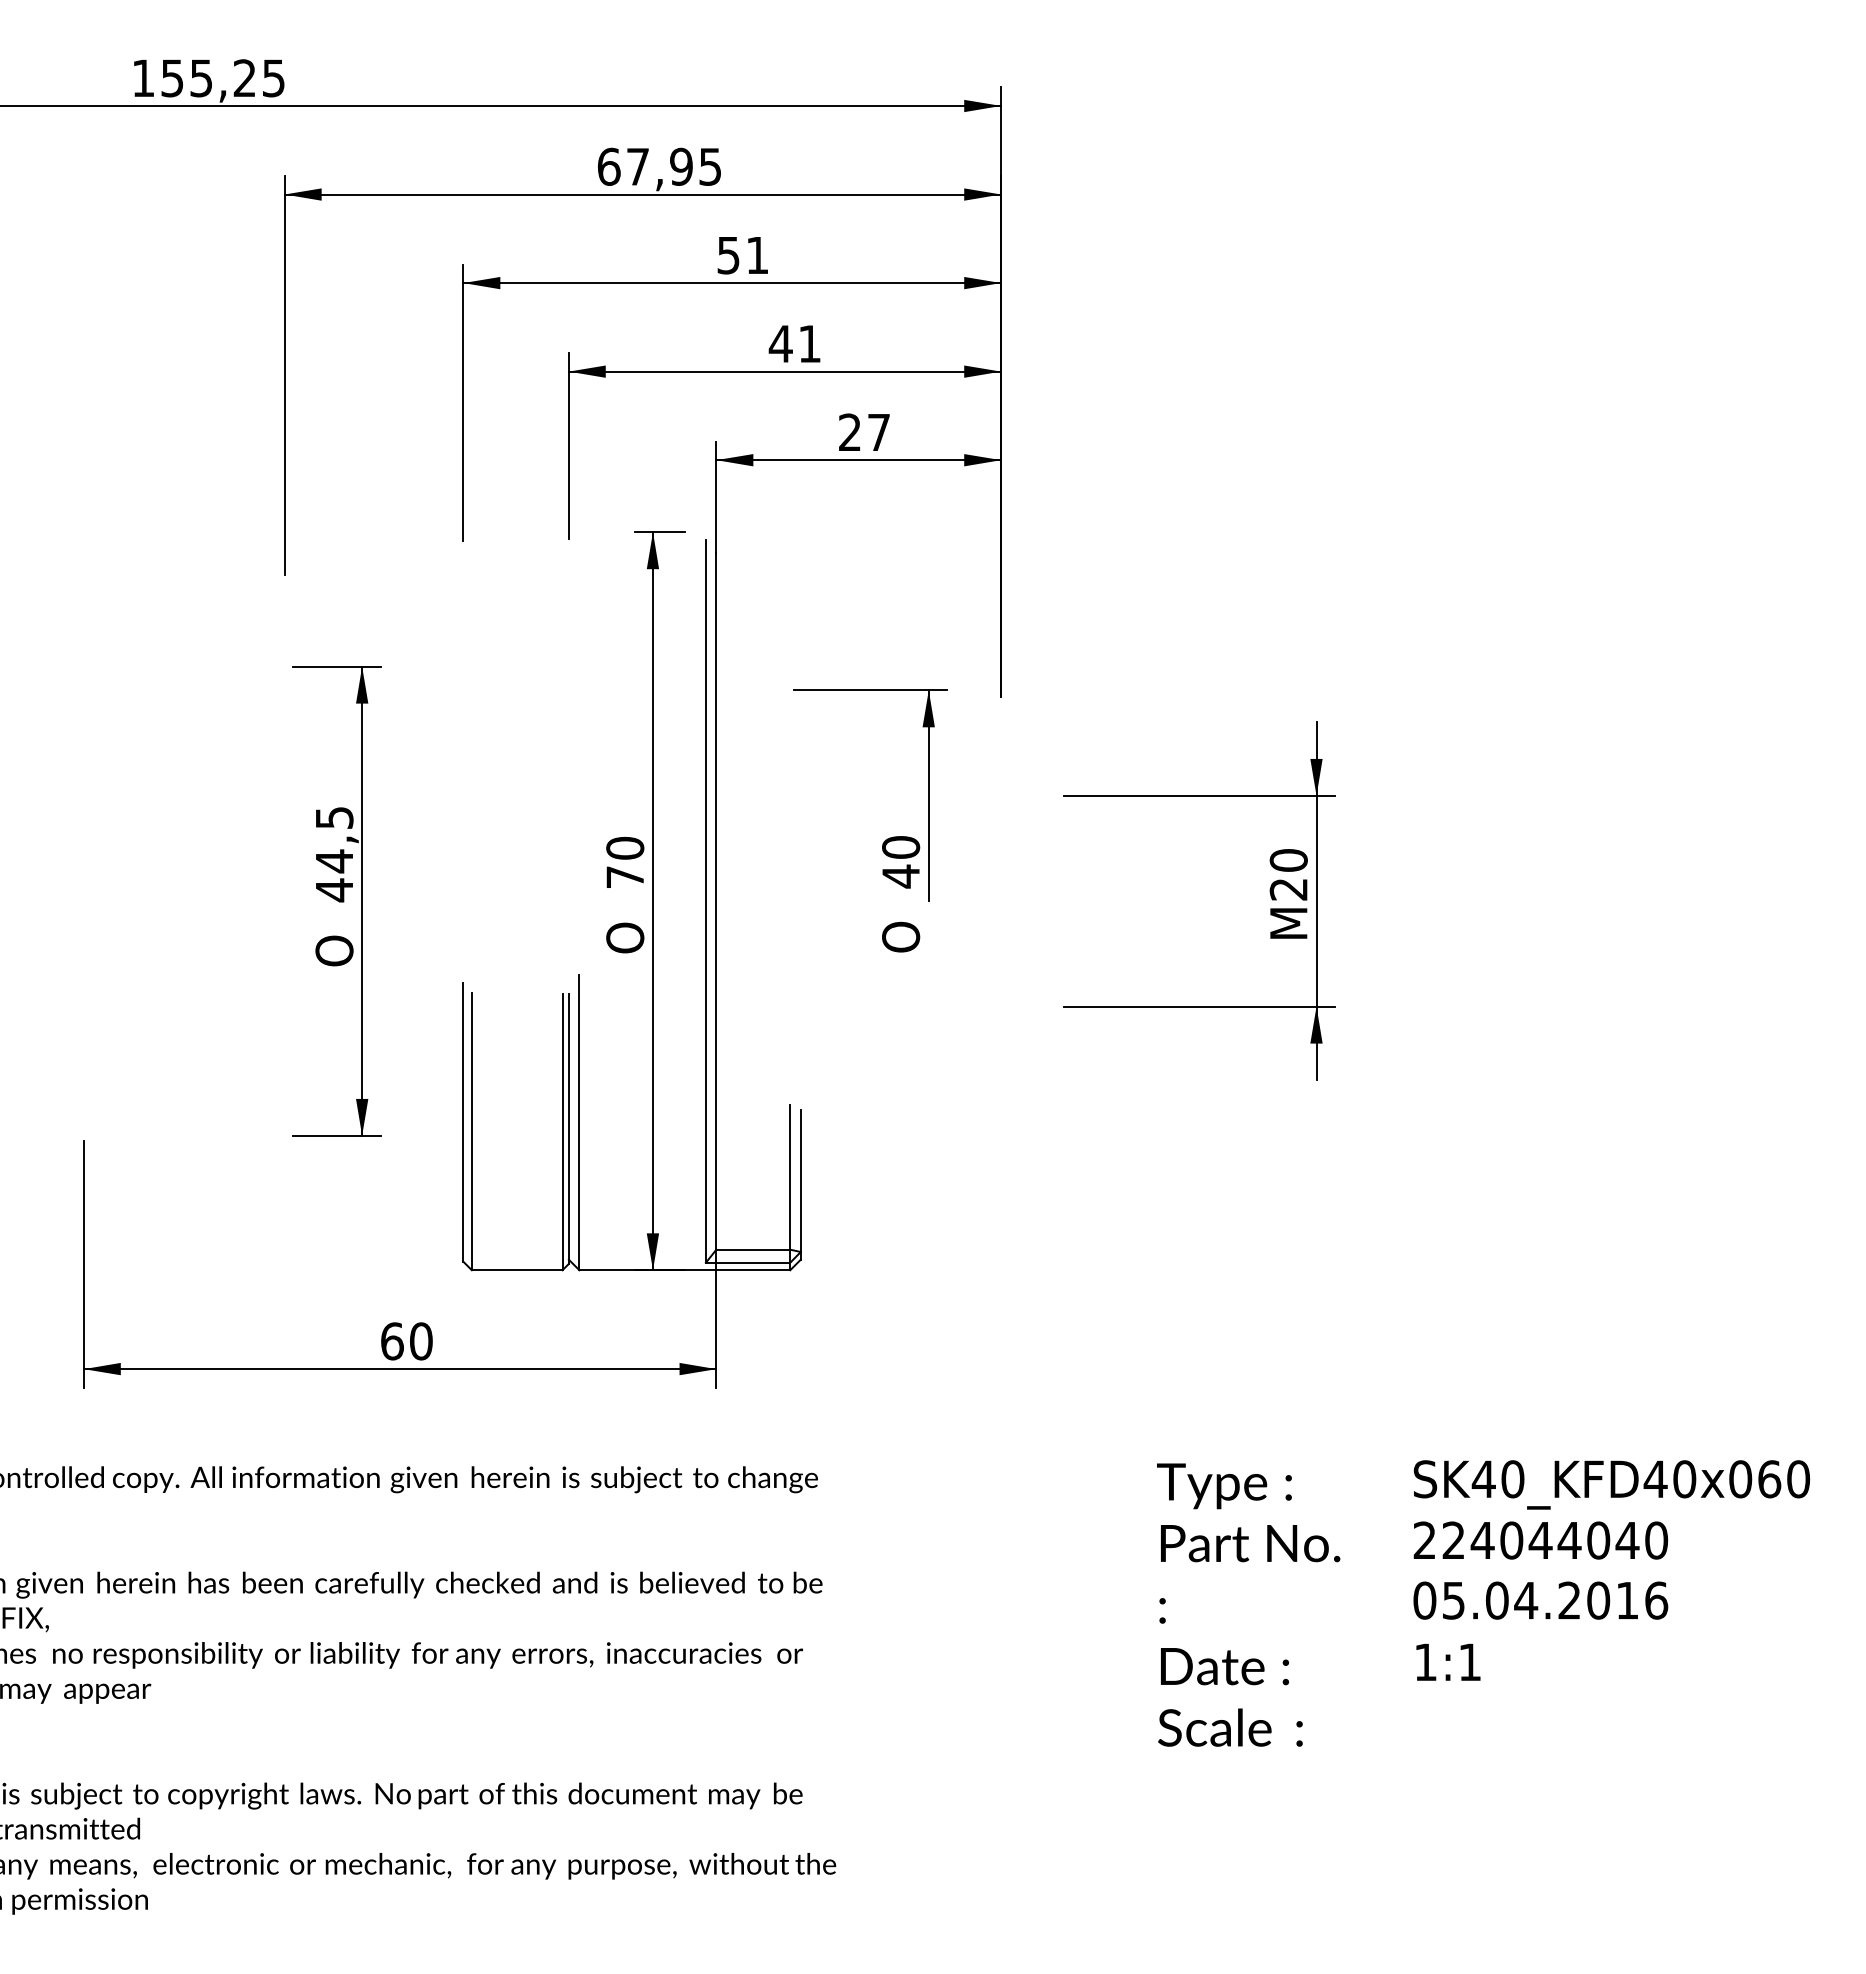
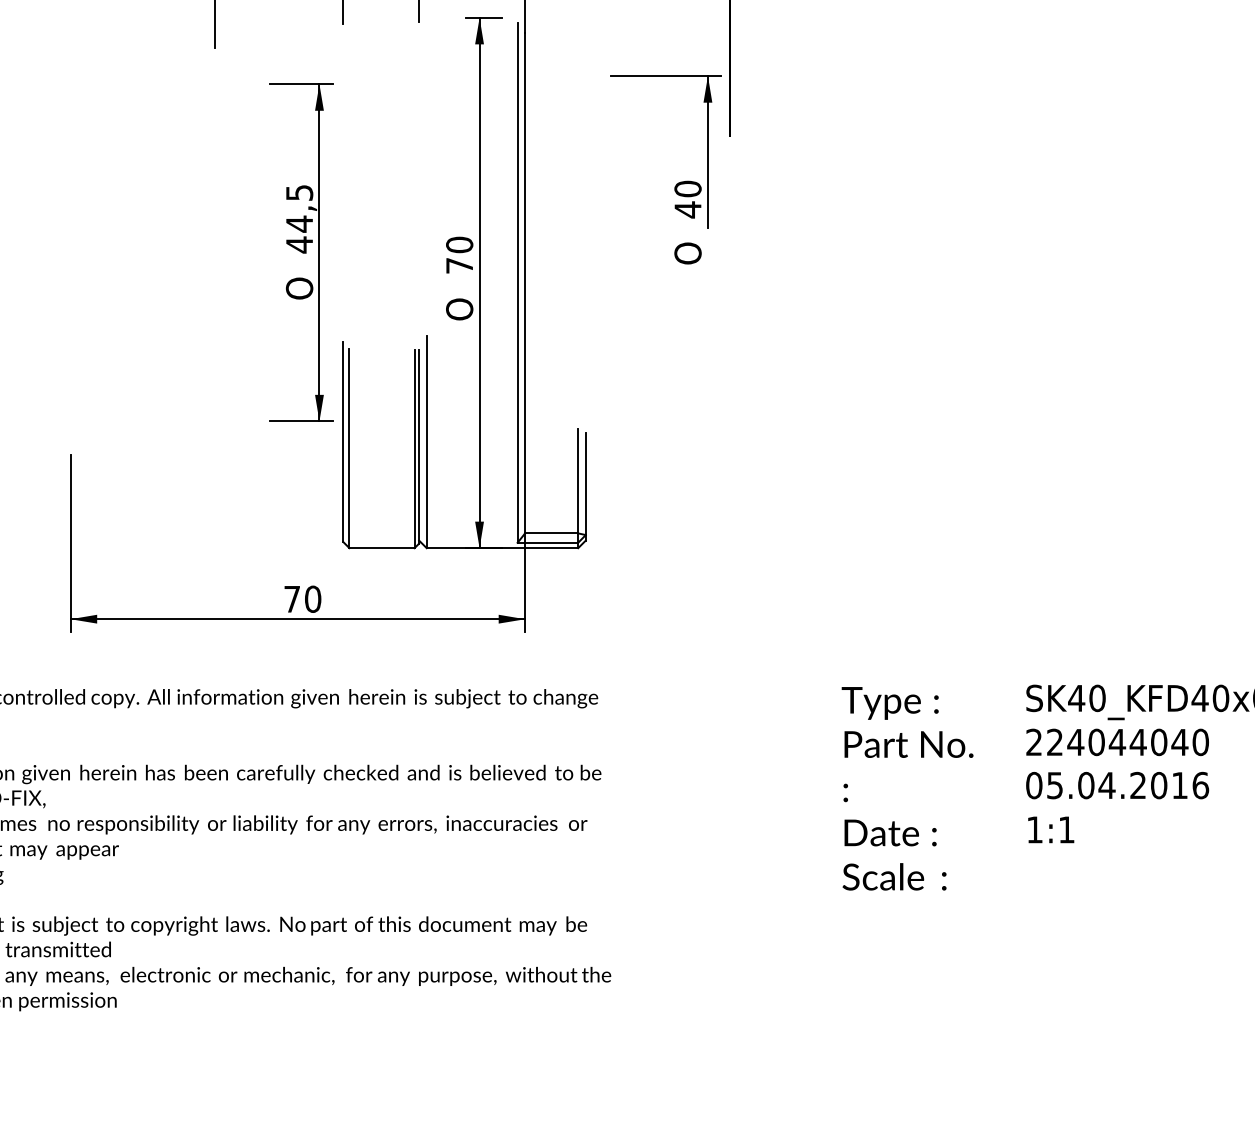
part: (885, 839) -> (676, 183), moved
part: (1269, 892) -> (922, 276), removed
part: (336, 901) -> (301, 253), moved
text: (392, 1341) -> (292, 599), 60 -> 70

